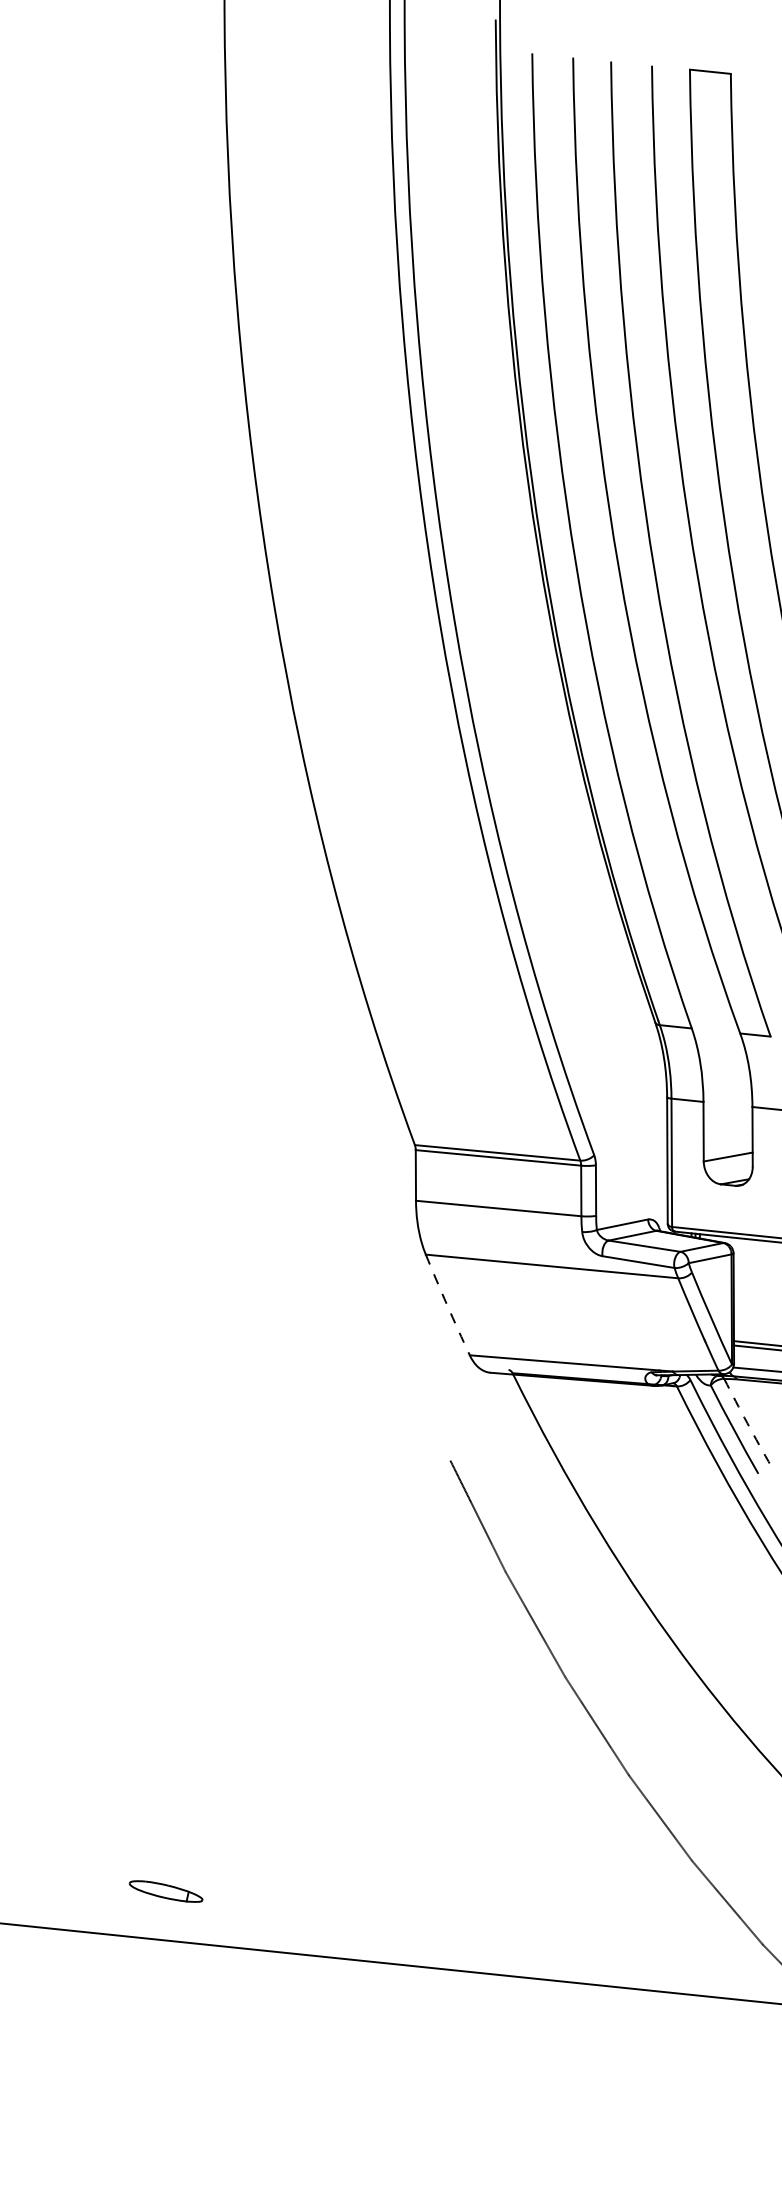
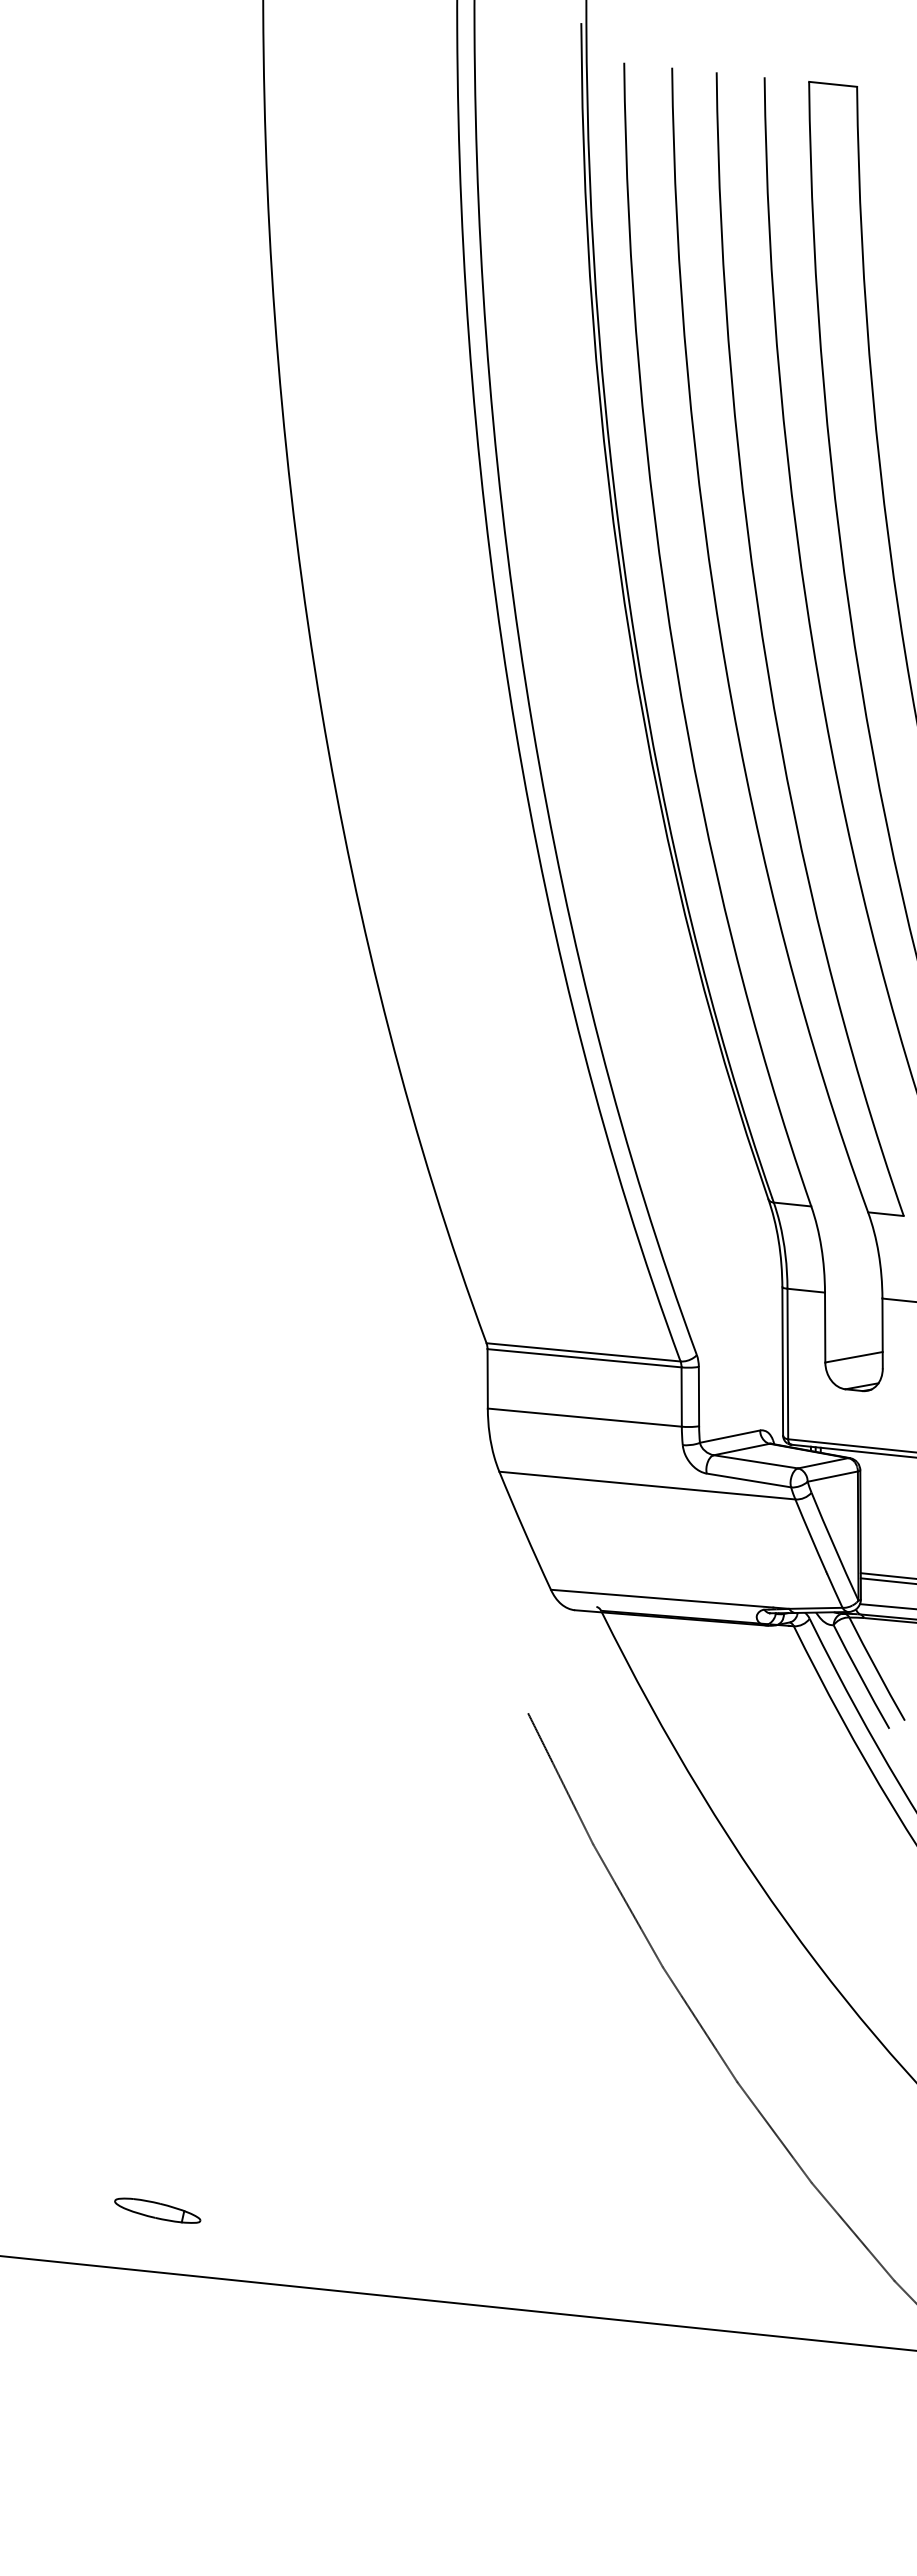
arc: (447, 1305) -> (524, 1531), dashed -> solid
arc: (747, 1423) -> (876, 1669), dashed -> solid
part: (165, 1891) -> (157, 2210), moved

